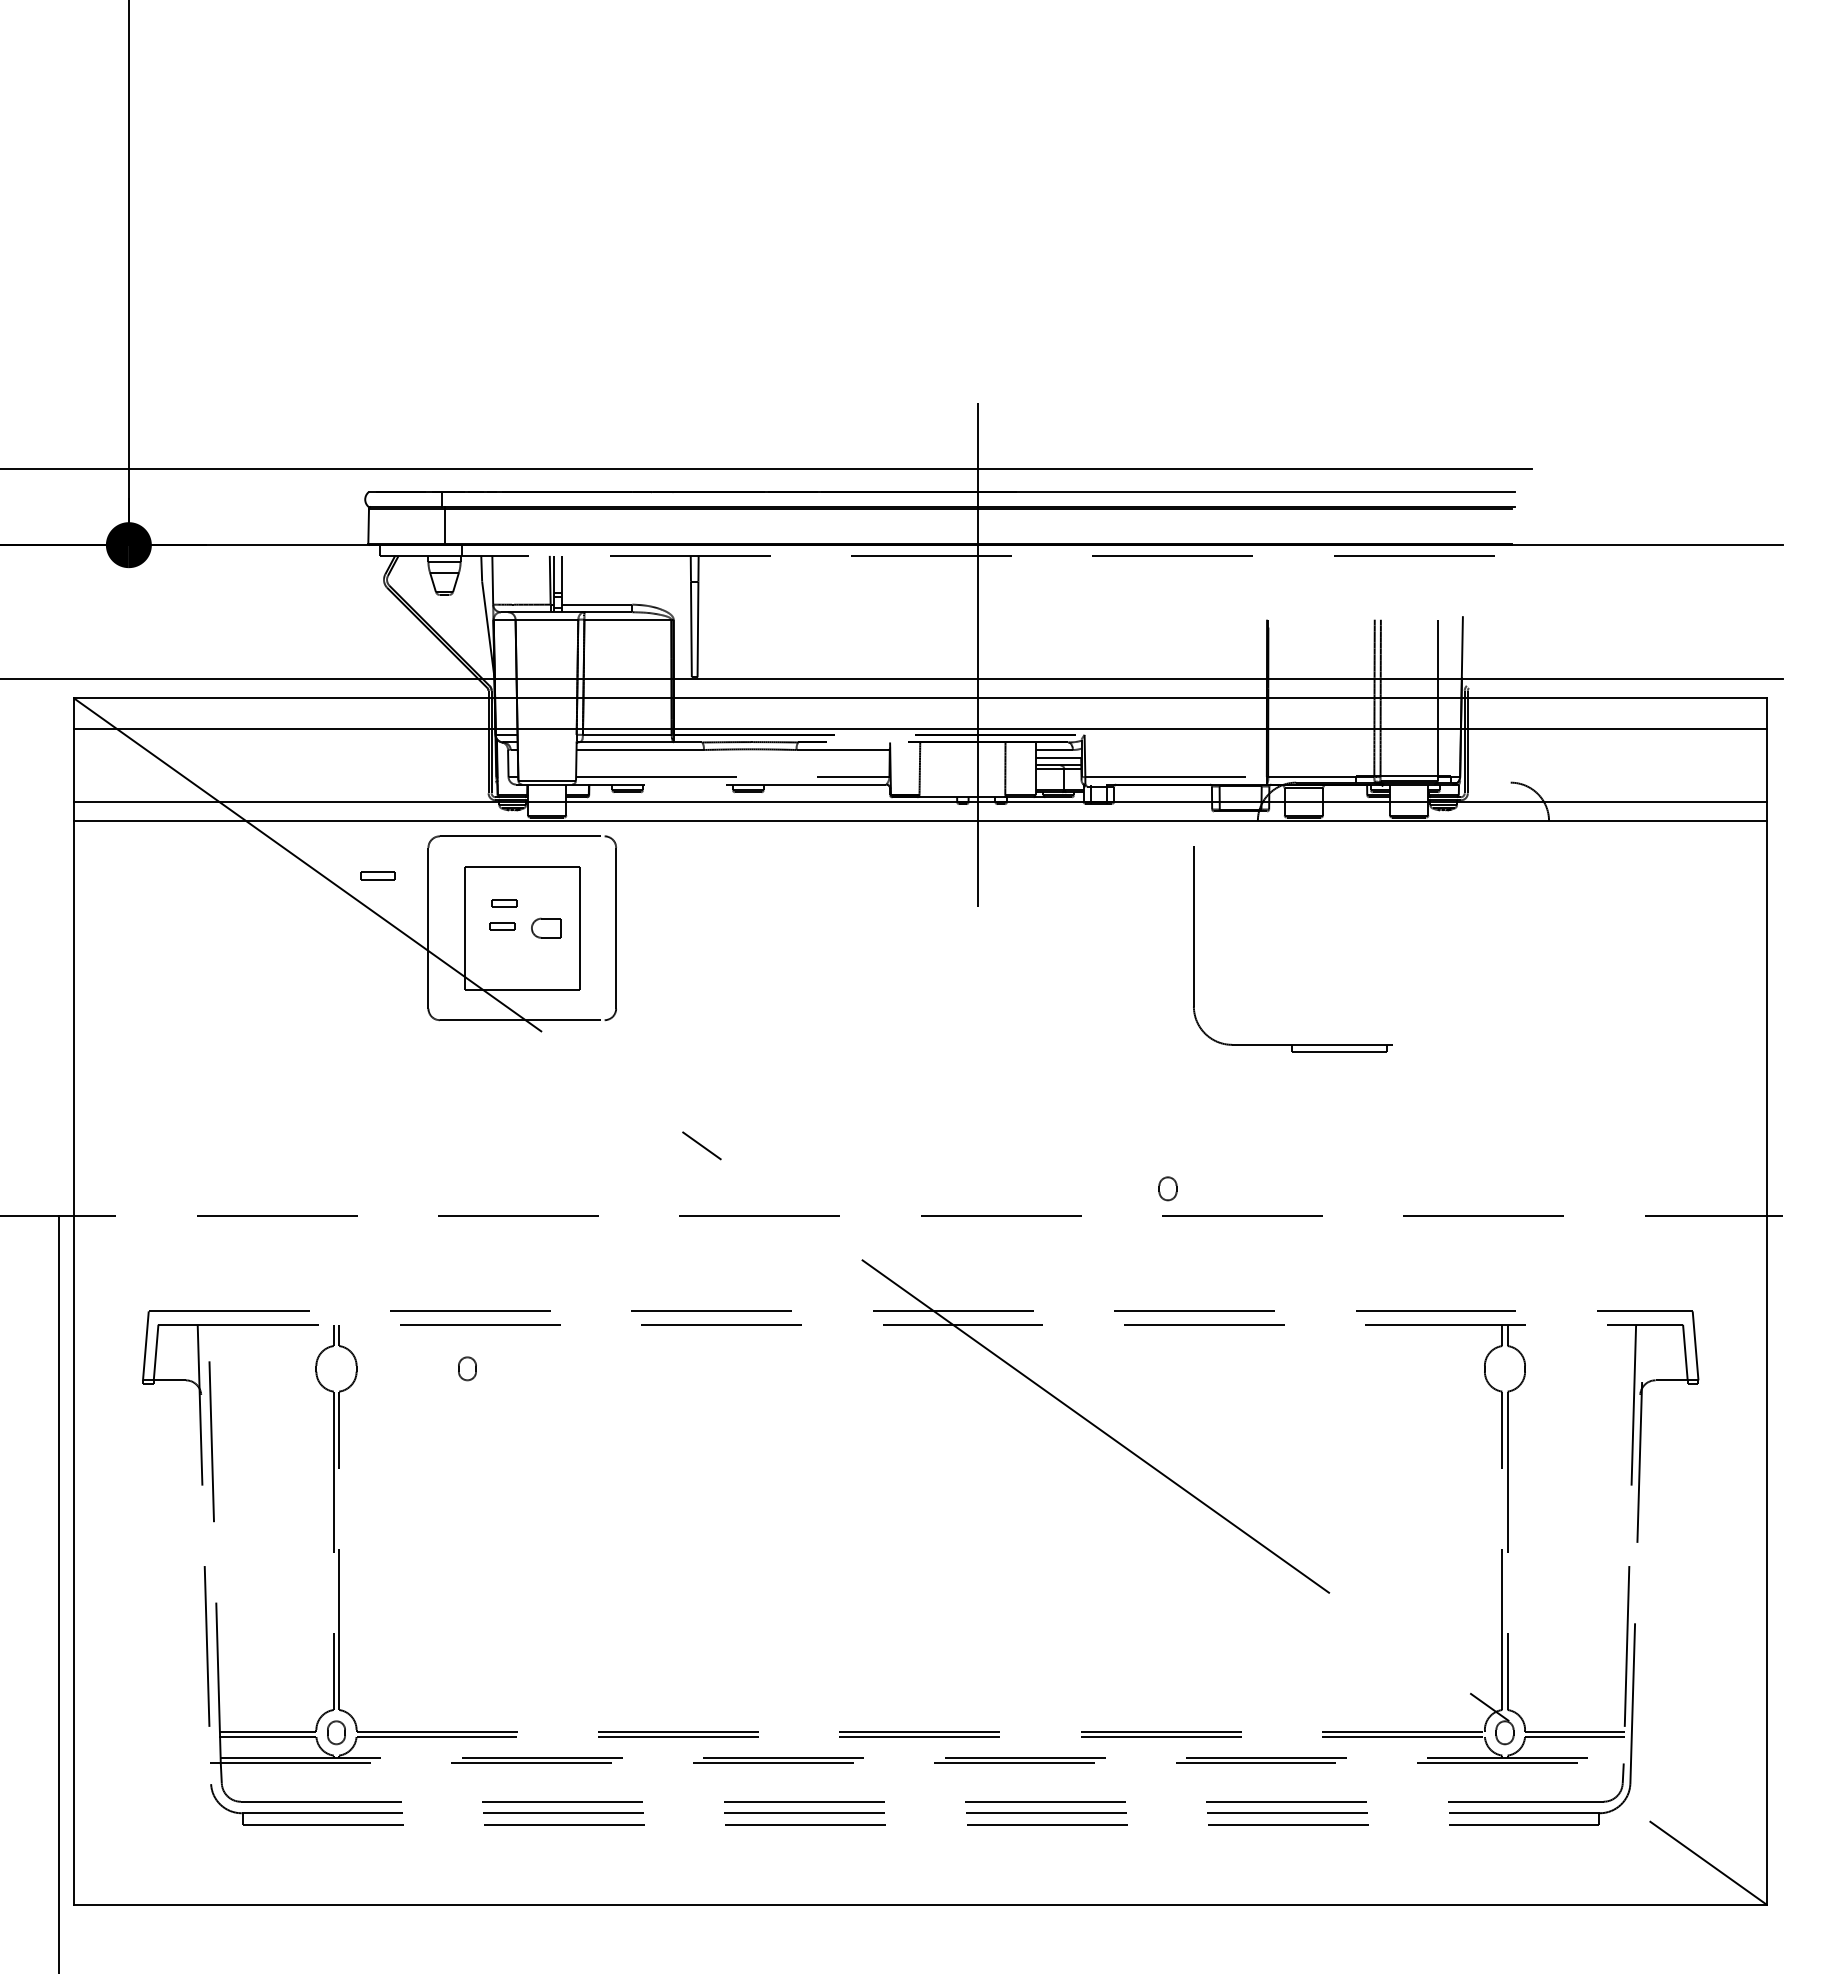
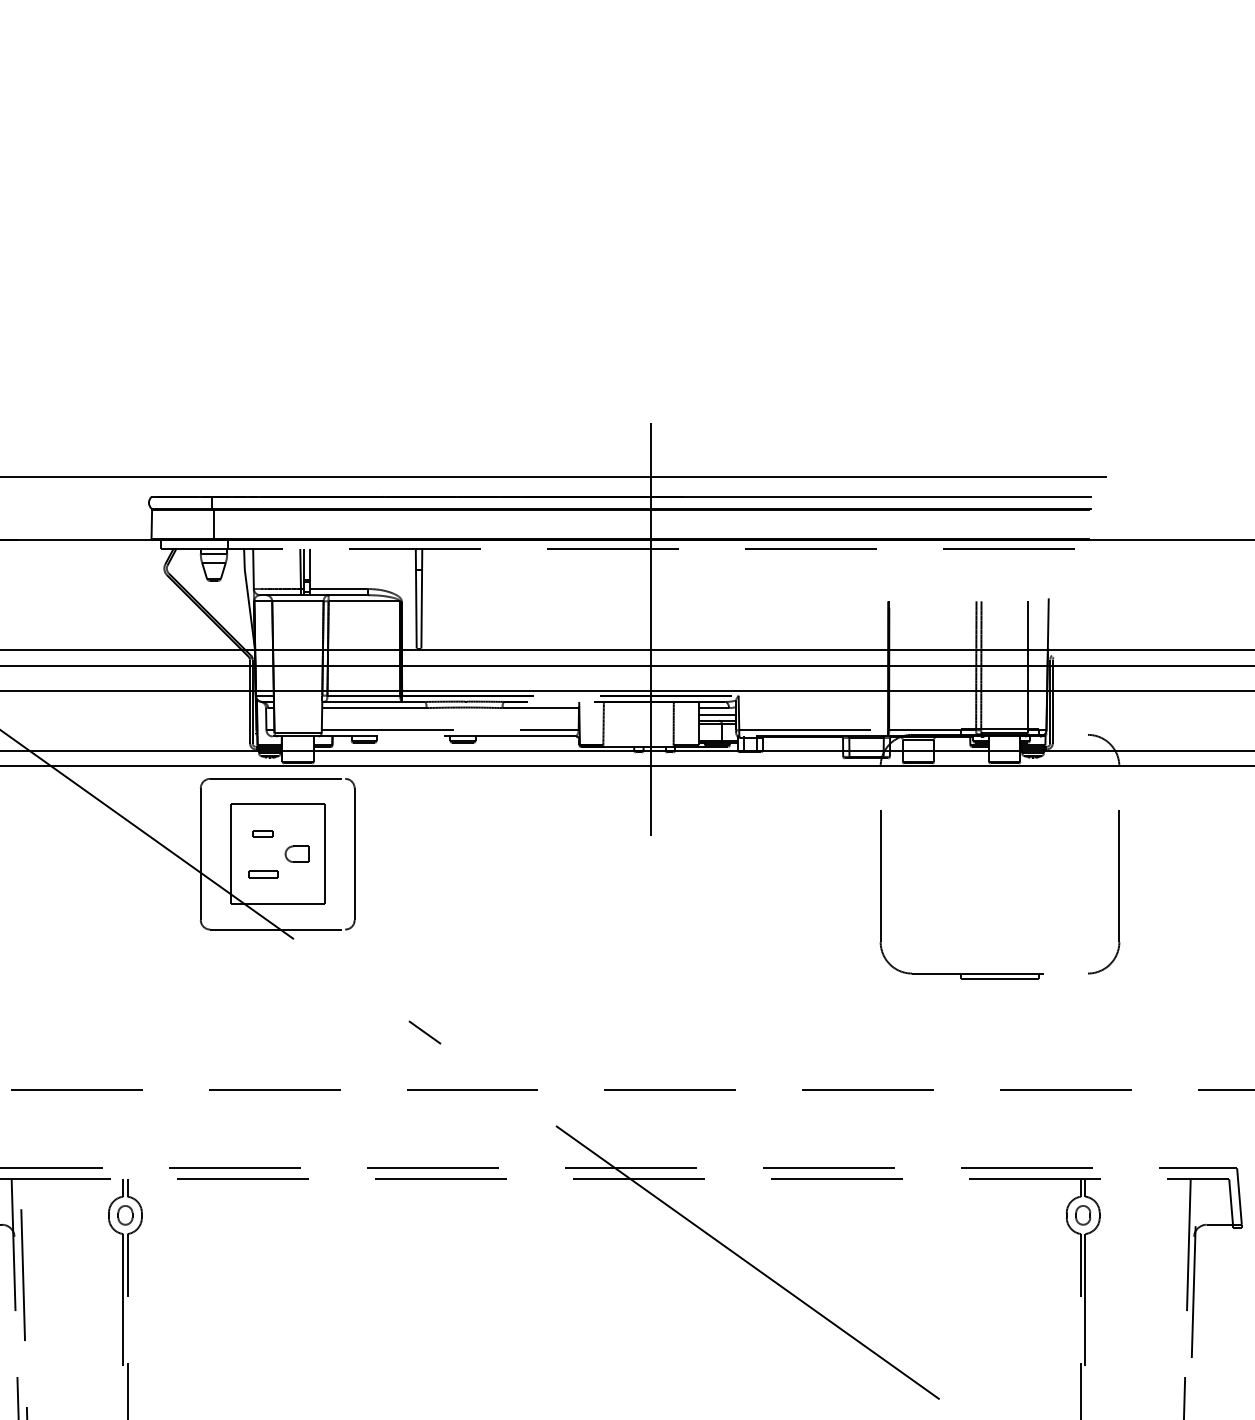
part: (377, 875) -> (263, 874), moved
part: (502, 926) -> (261, 852), removed
part: (1548, 974) -> (1118, 892), added
part: (1292, 1044) -> (961, 973), moved
part: (1167, 1188) -> (1082, 1215), moved
part: (467, 1368) -> (125, 1215), moved

